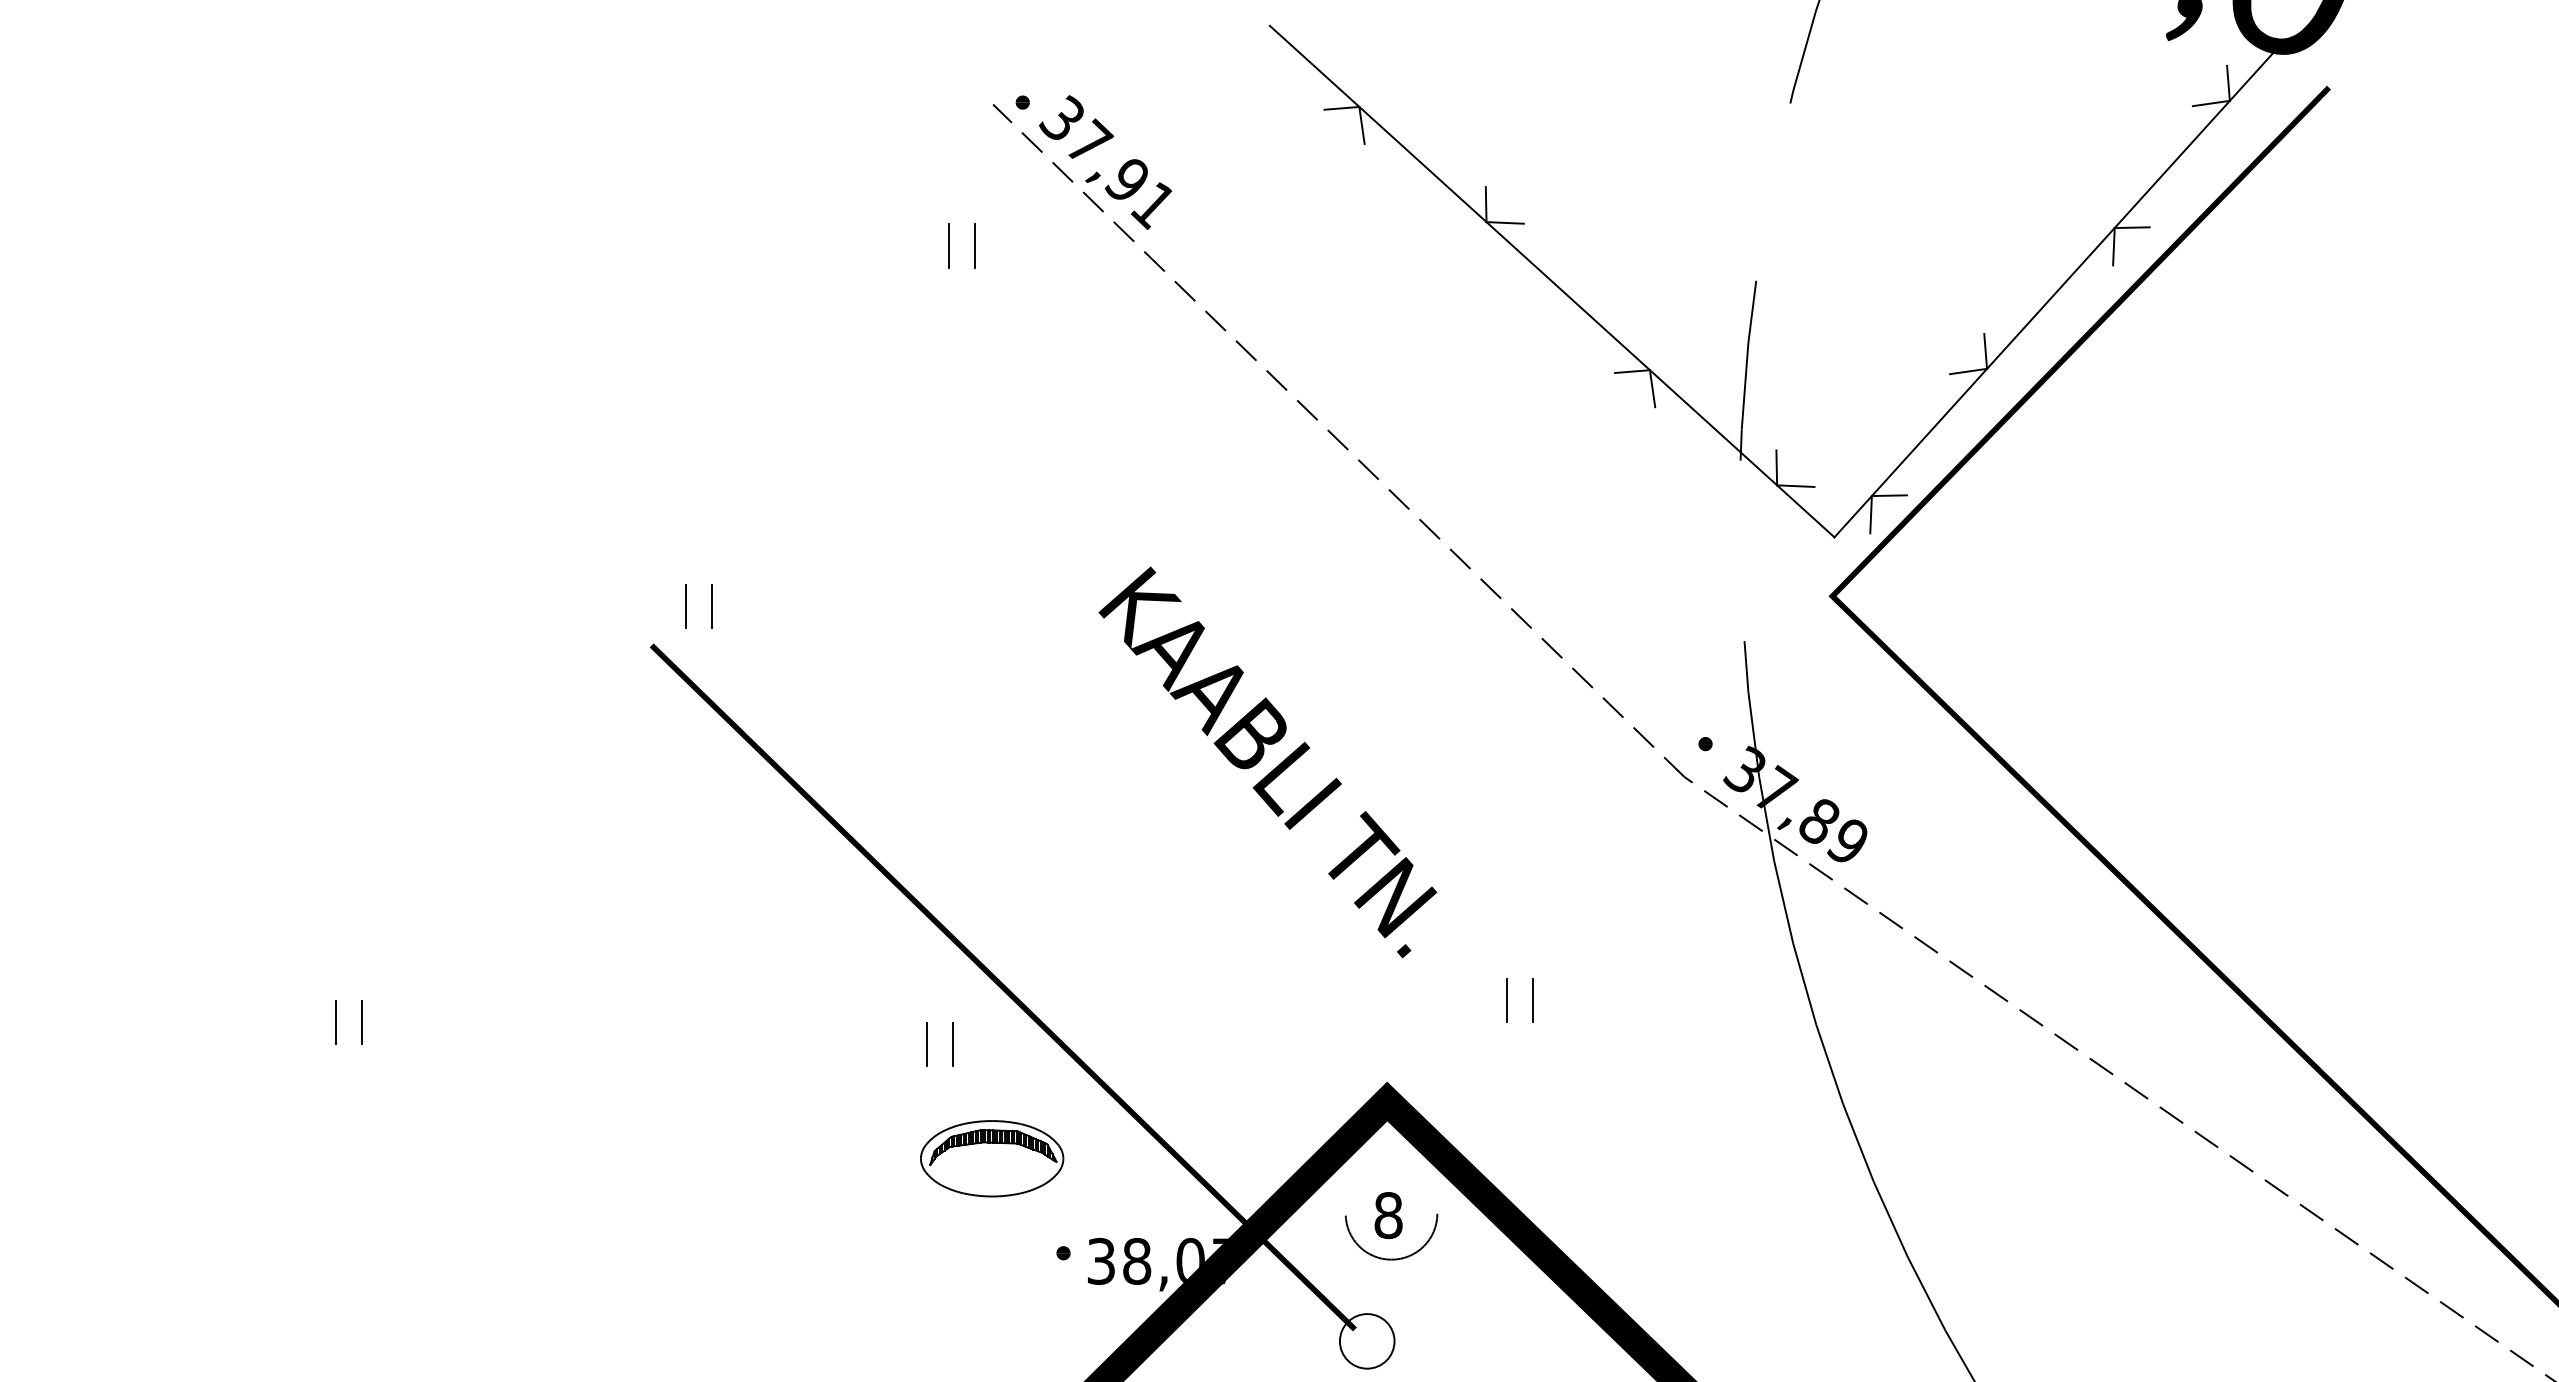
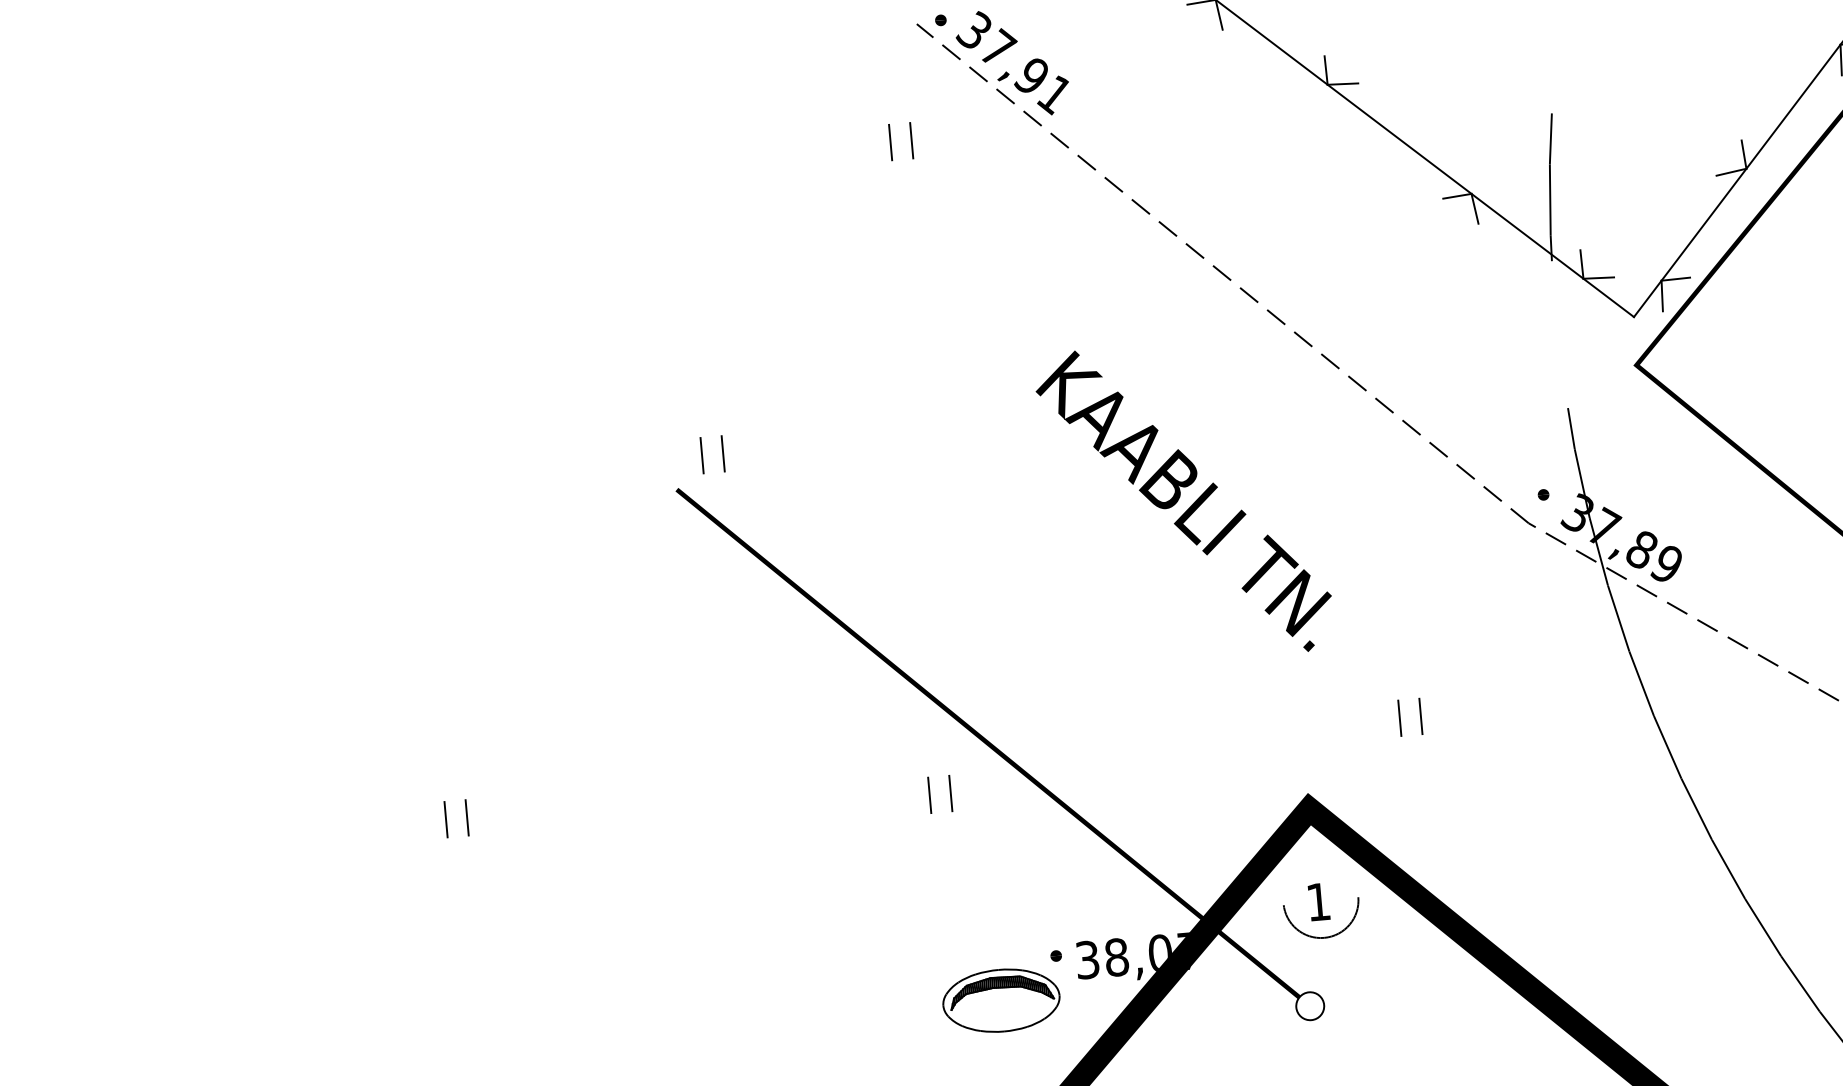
text: (1267, 762) -> (1184, 502), moved
part: (992, 1158) -> (1001, 1000), moved
text: (1388, 1215) -> (1318, 902), 8 -> 1
circle: (1367, 1341) -> (1310, 1006), size x0.62

